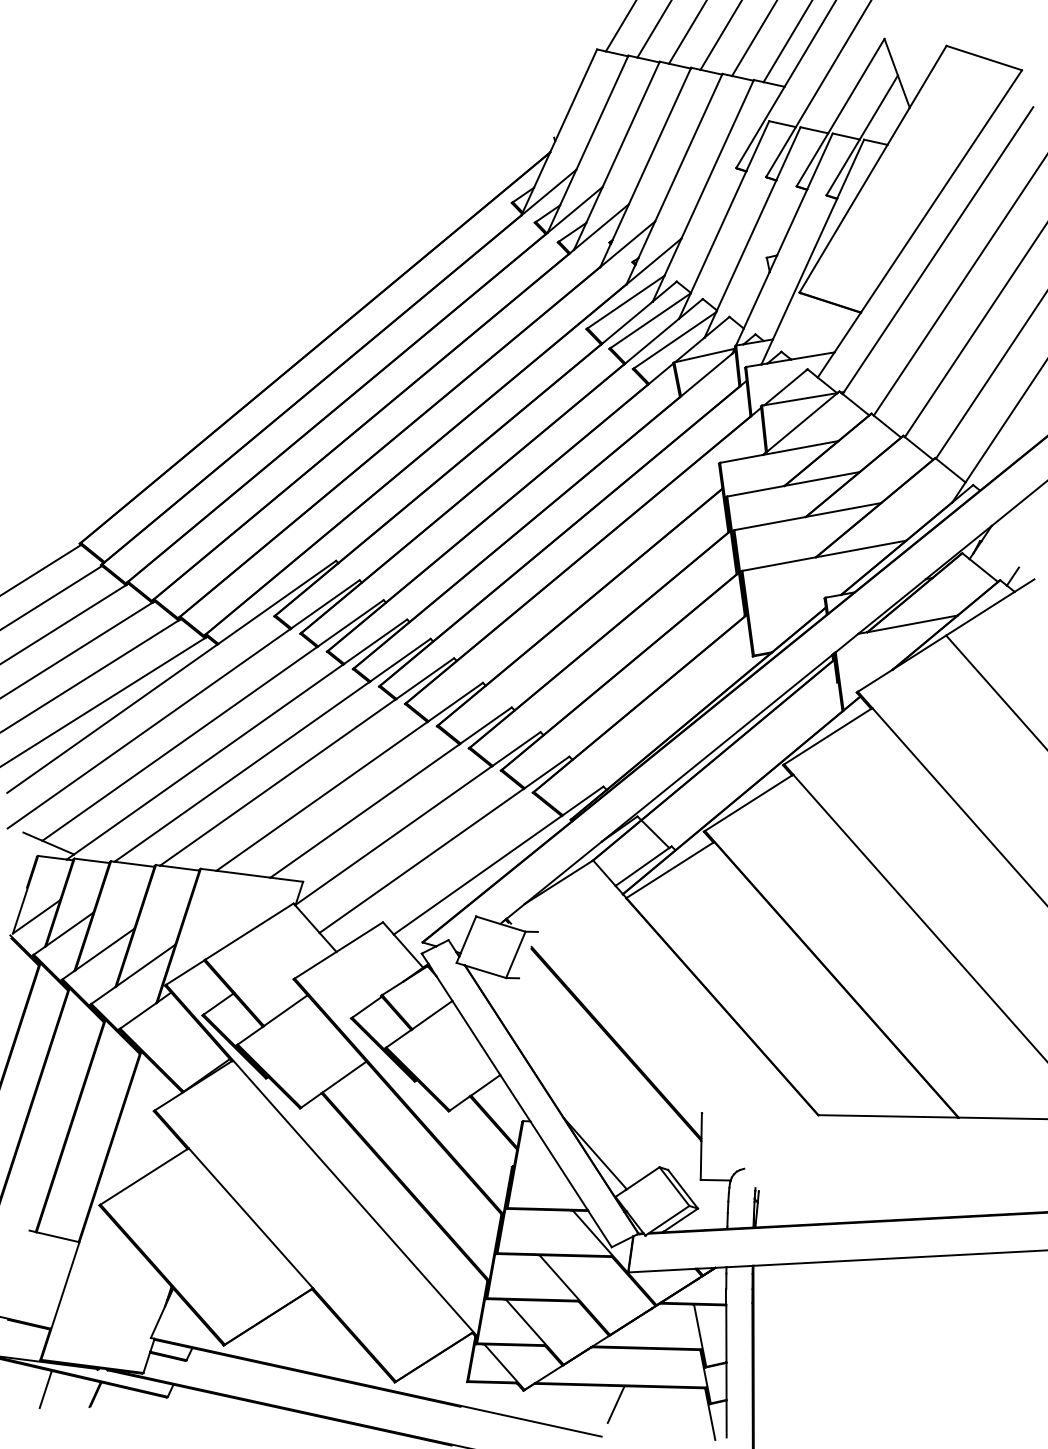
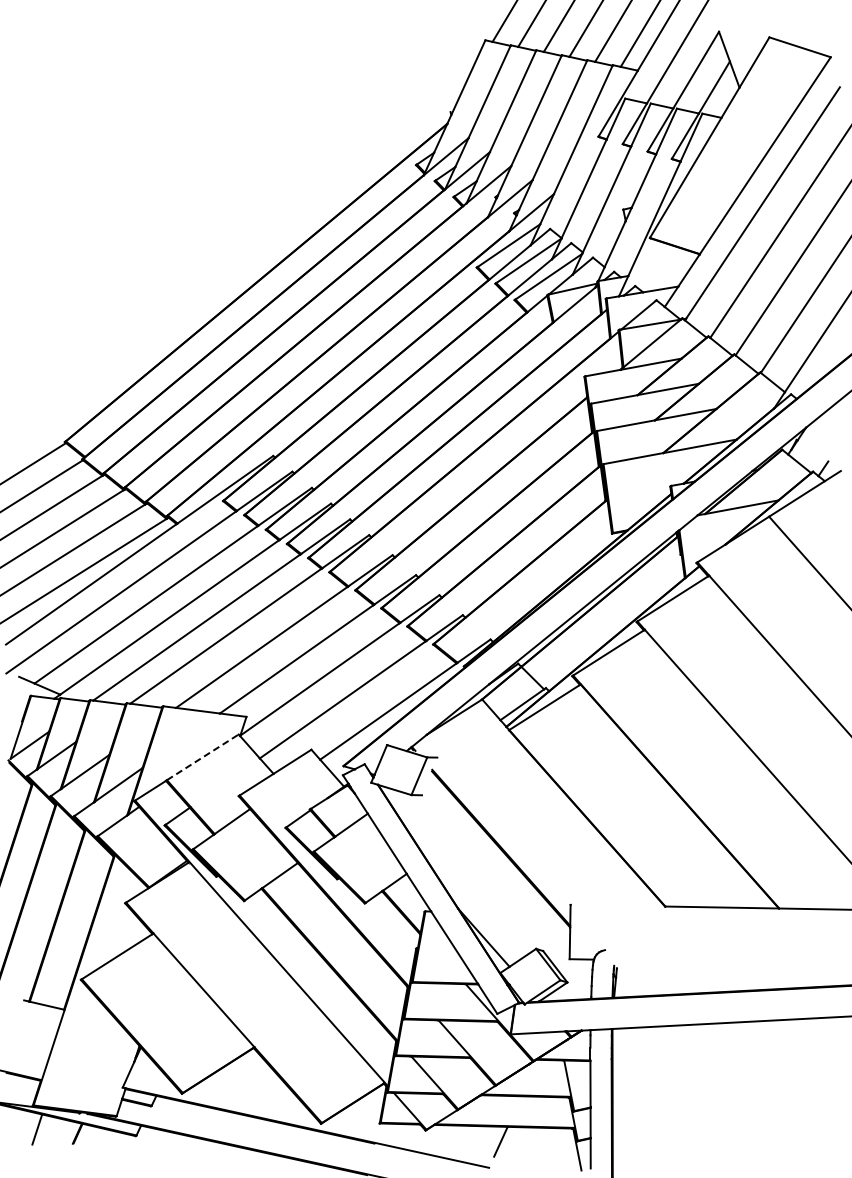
line: (249, 931) -> (202, 757), solid -> dashed

